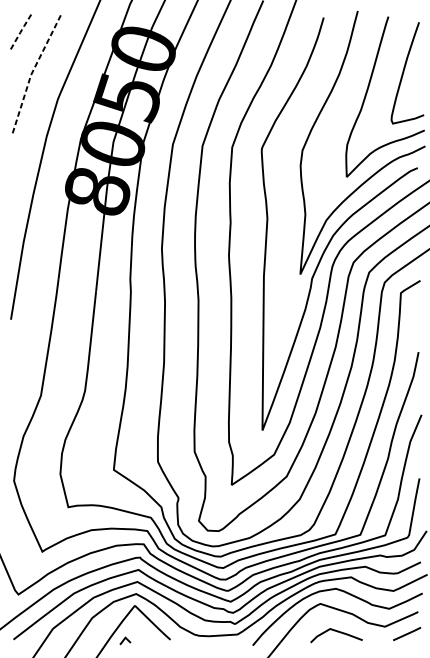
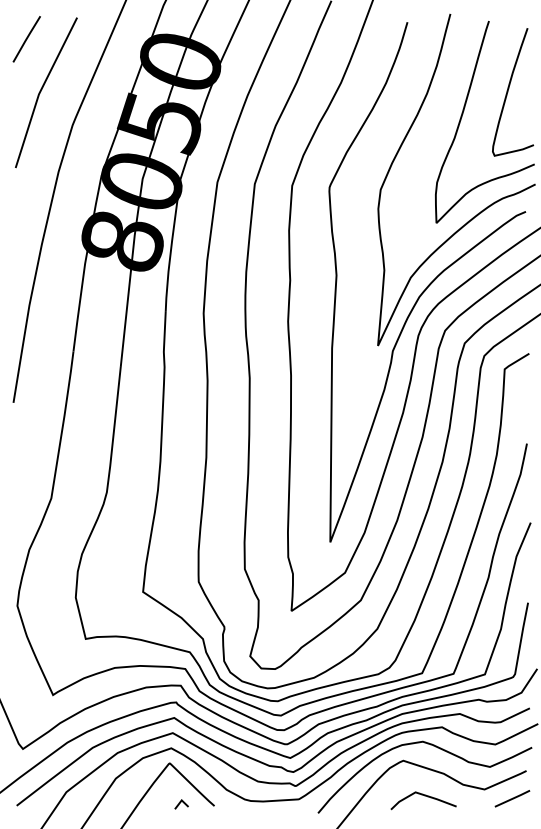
line: (21, 30) -> (26, 38), dashed -> solid
line: (32, 71) -> (40, 90), dashed -> solid
line: (124, 640) -> (180, 803), moved

